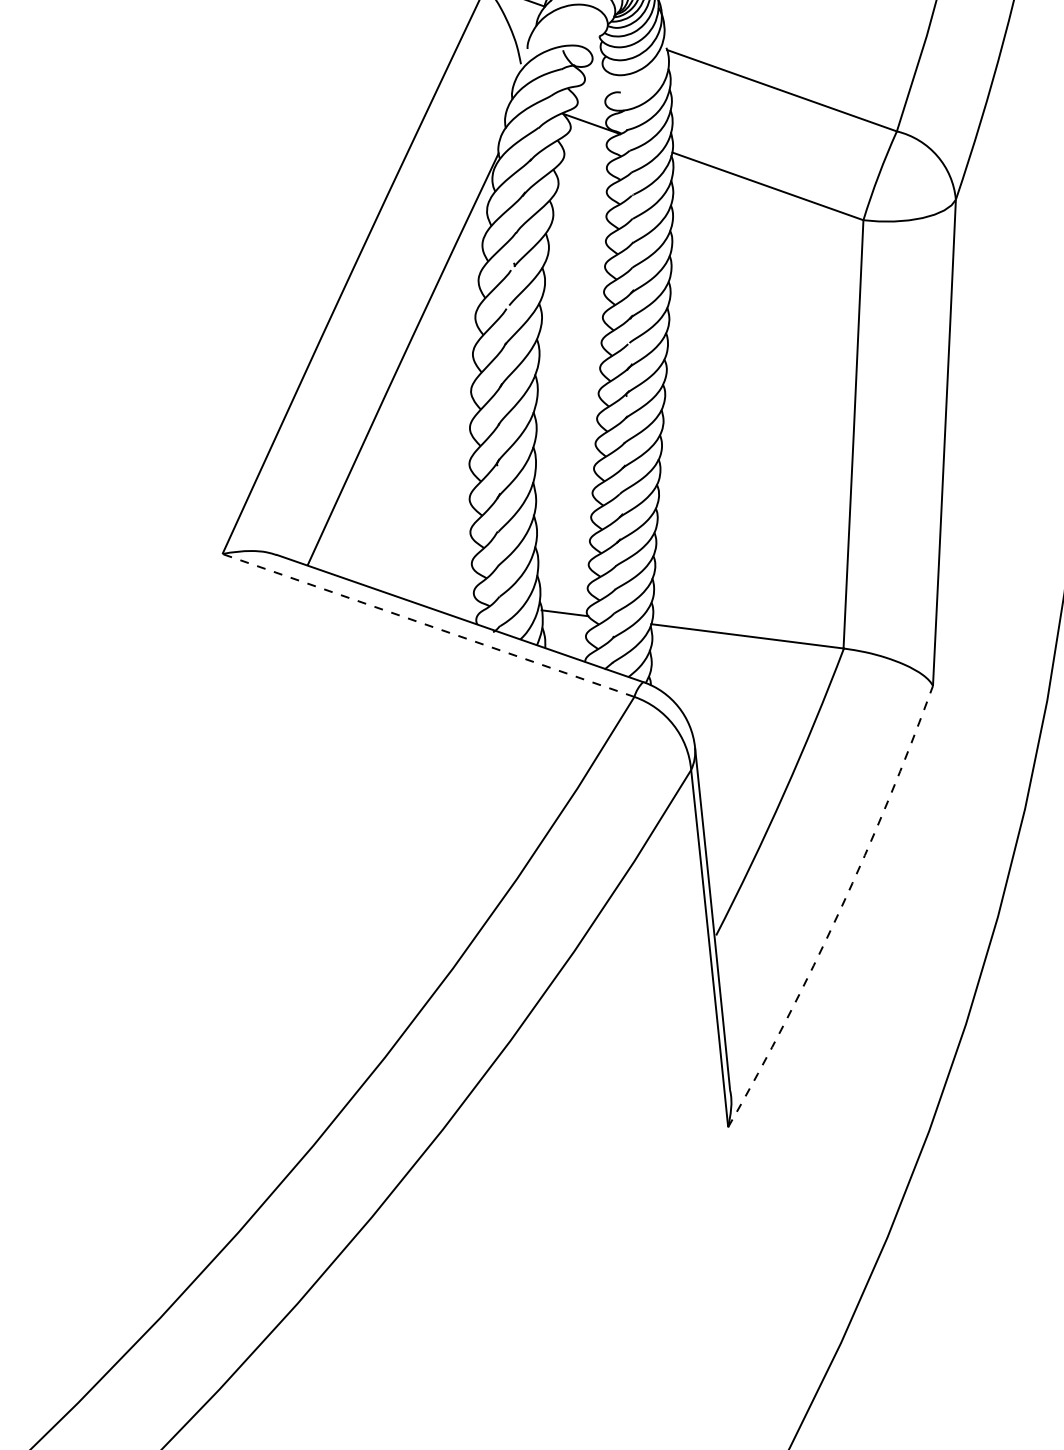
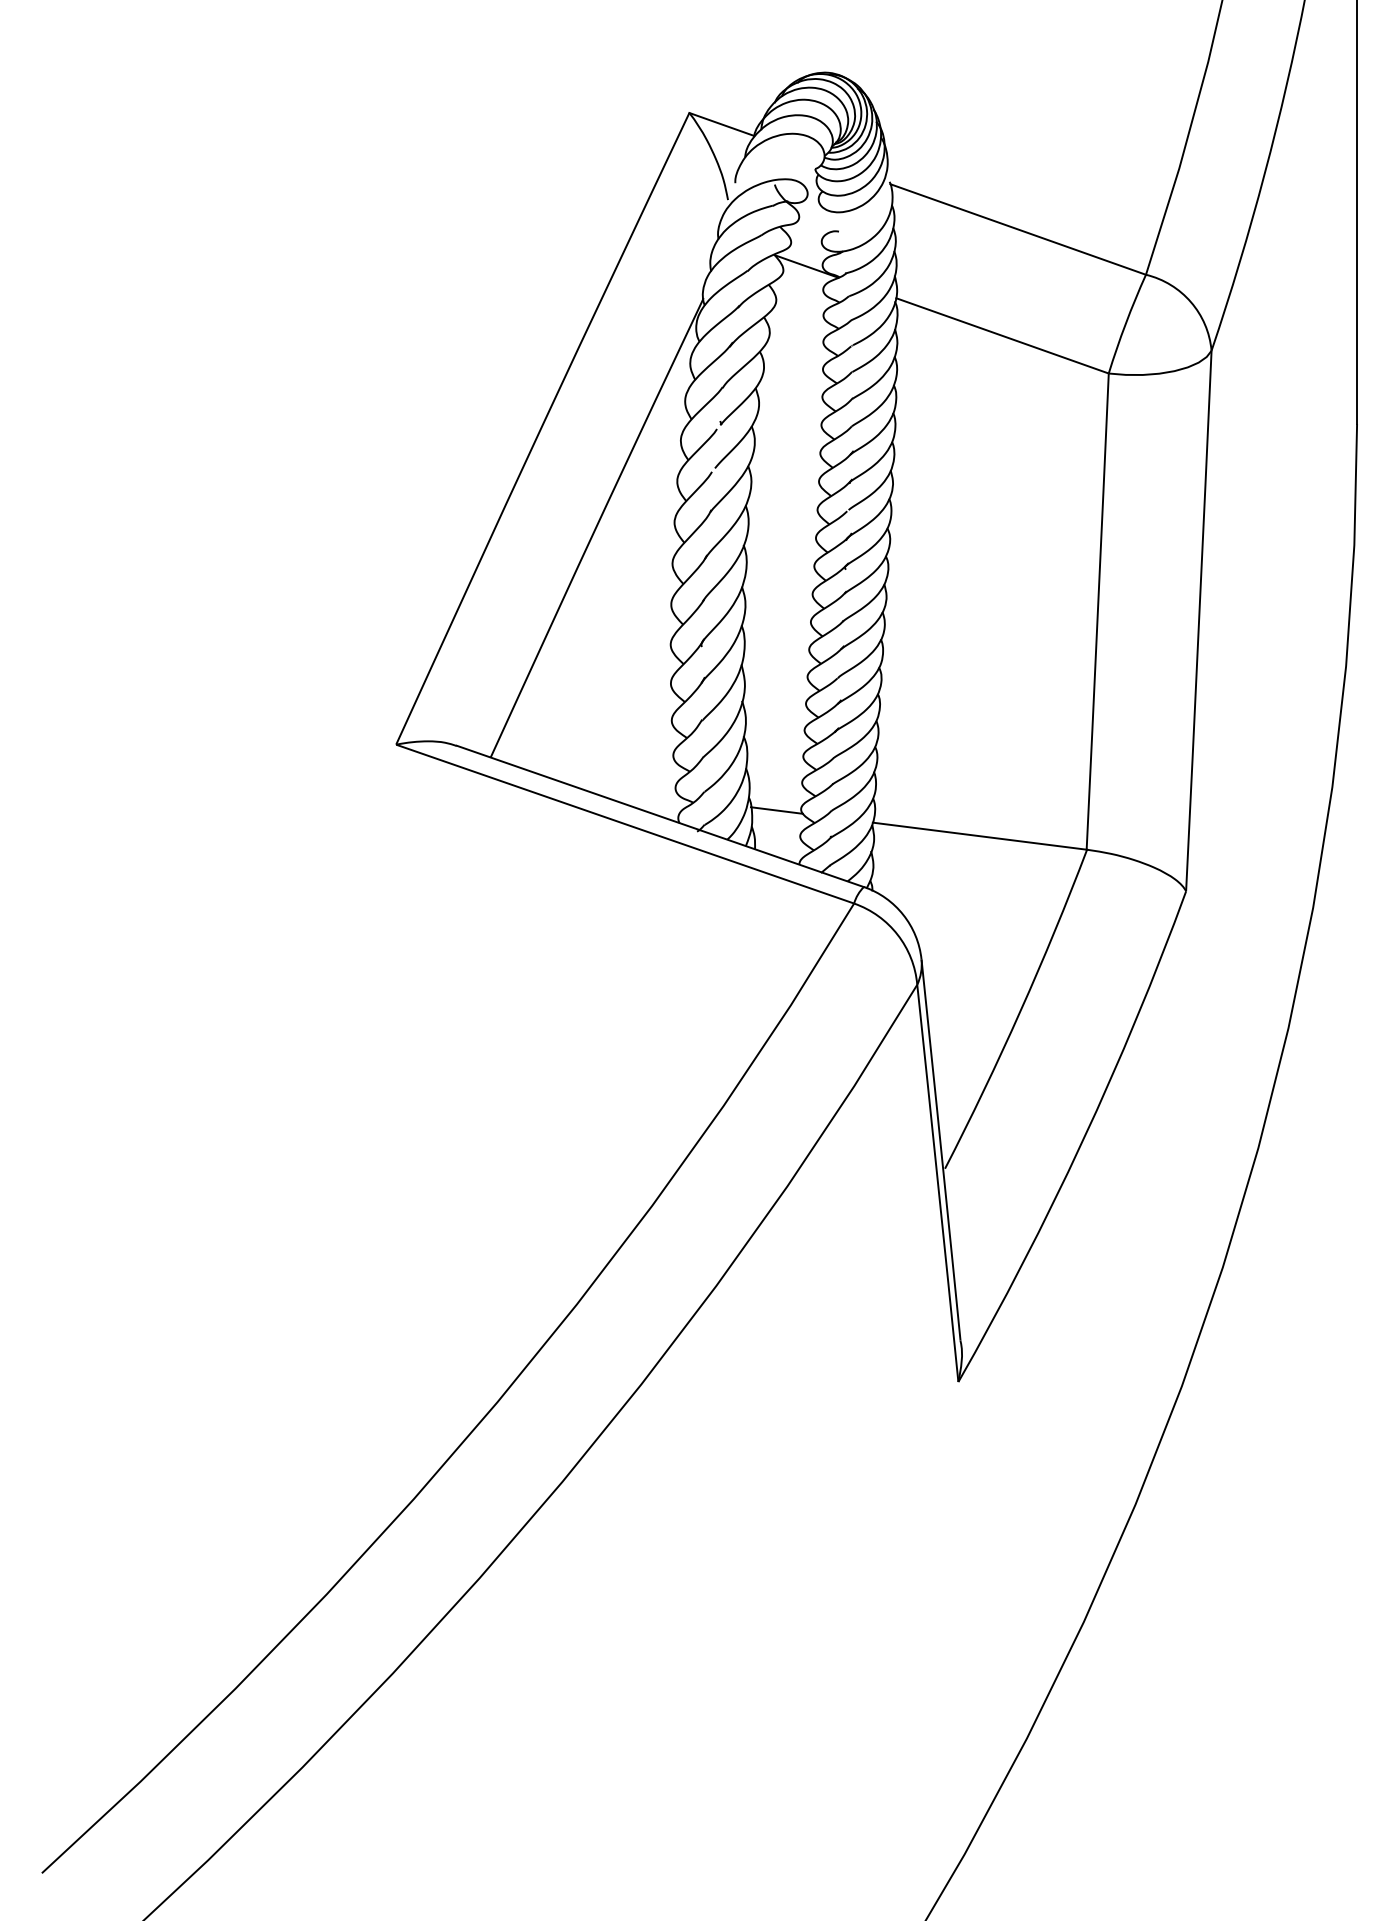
line: (428, 625) -> (625, 824), dashed -> solid
arc: (839, 910) -> (1082, 1141), dashed -> solid

